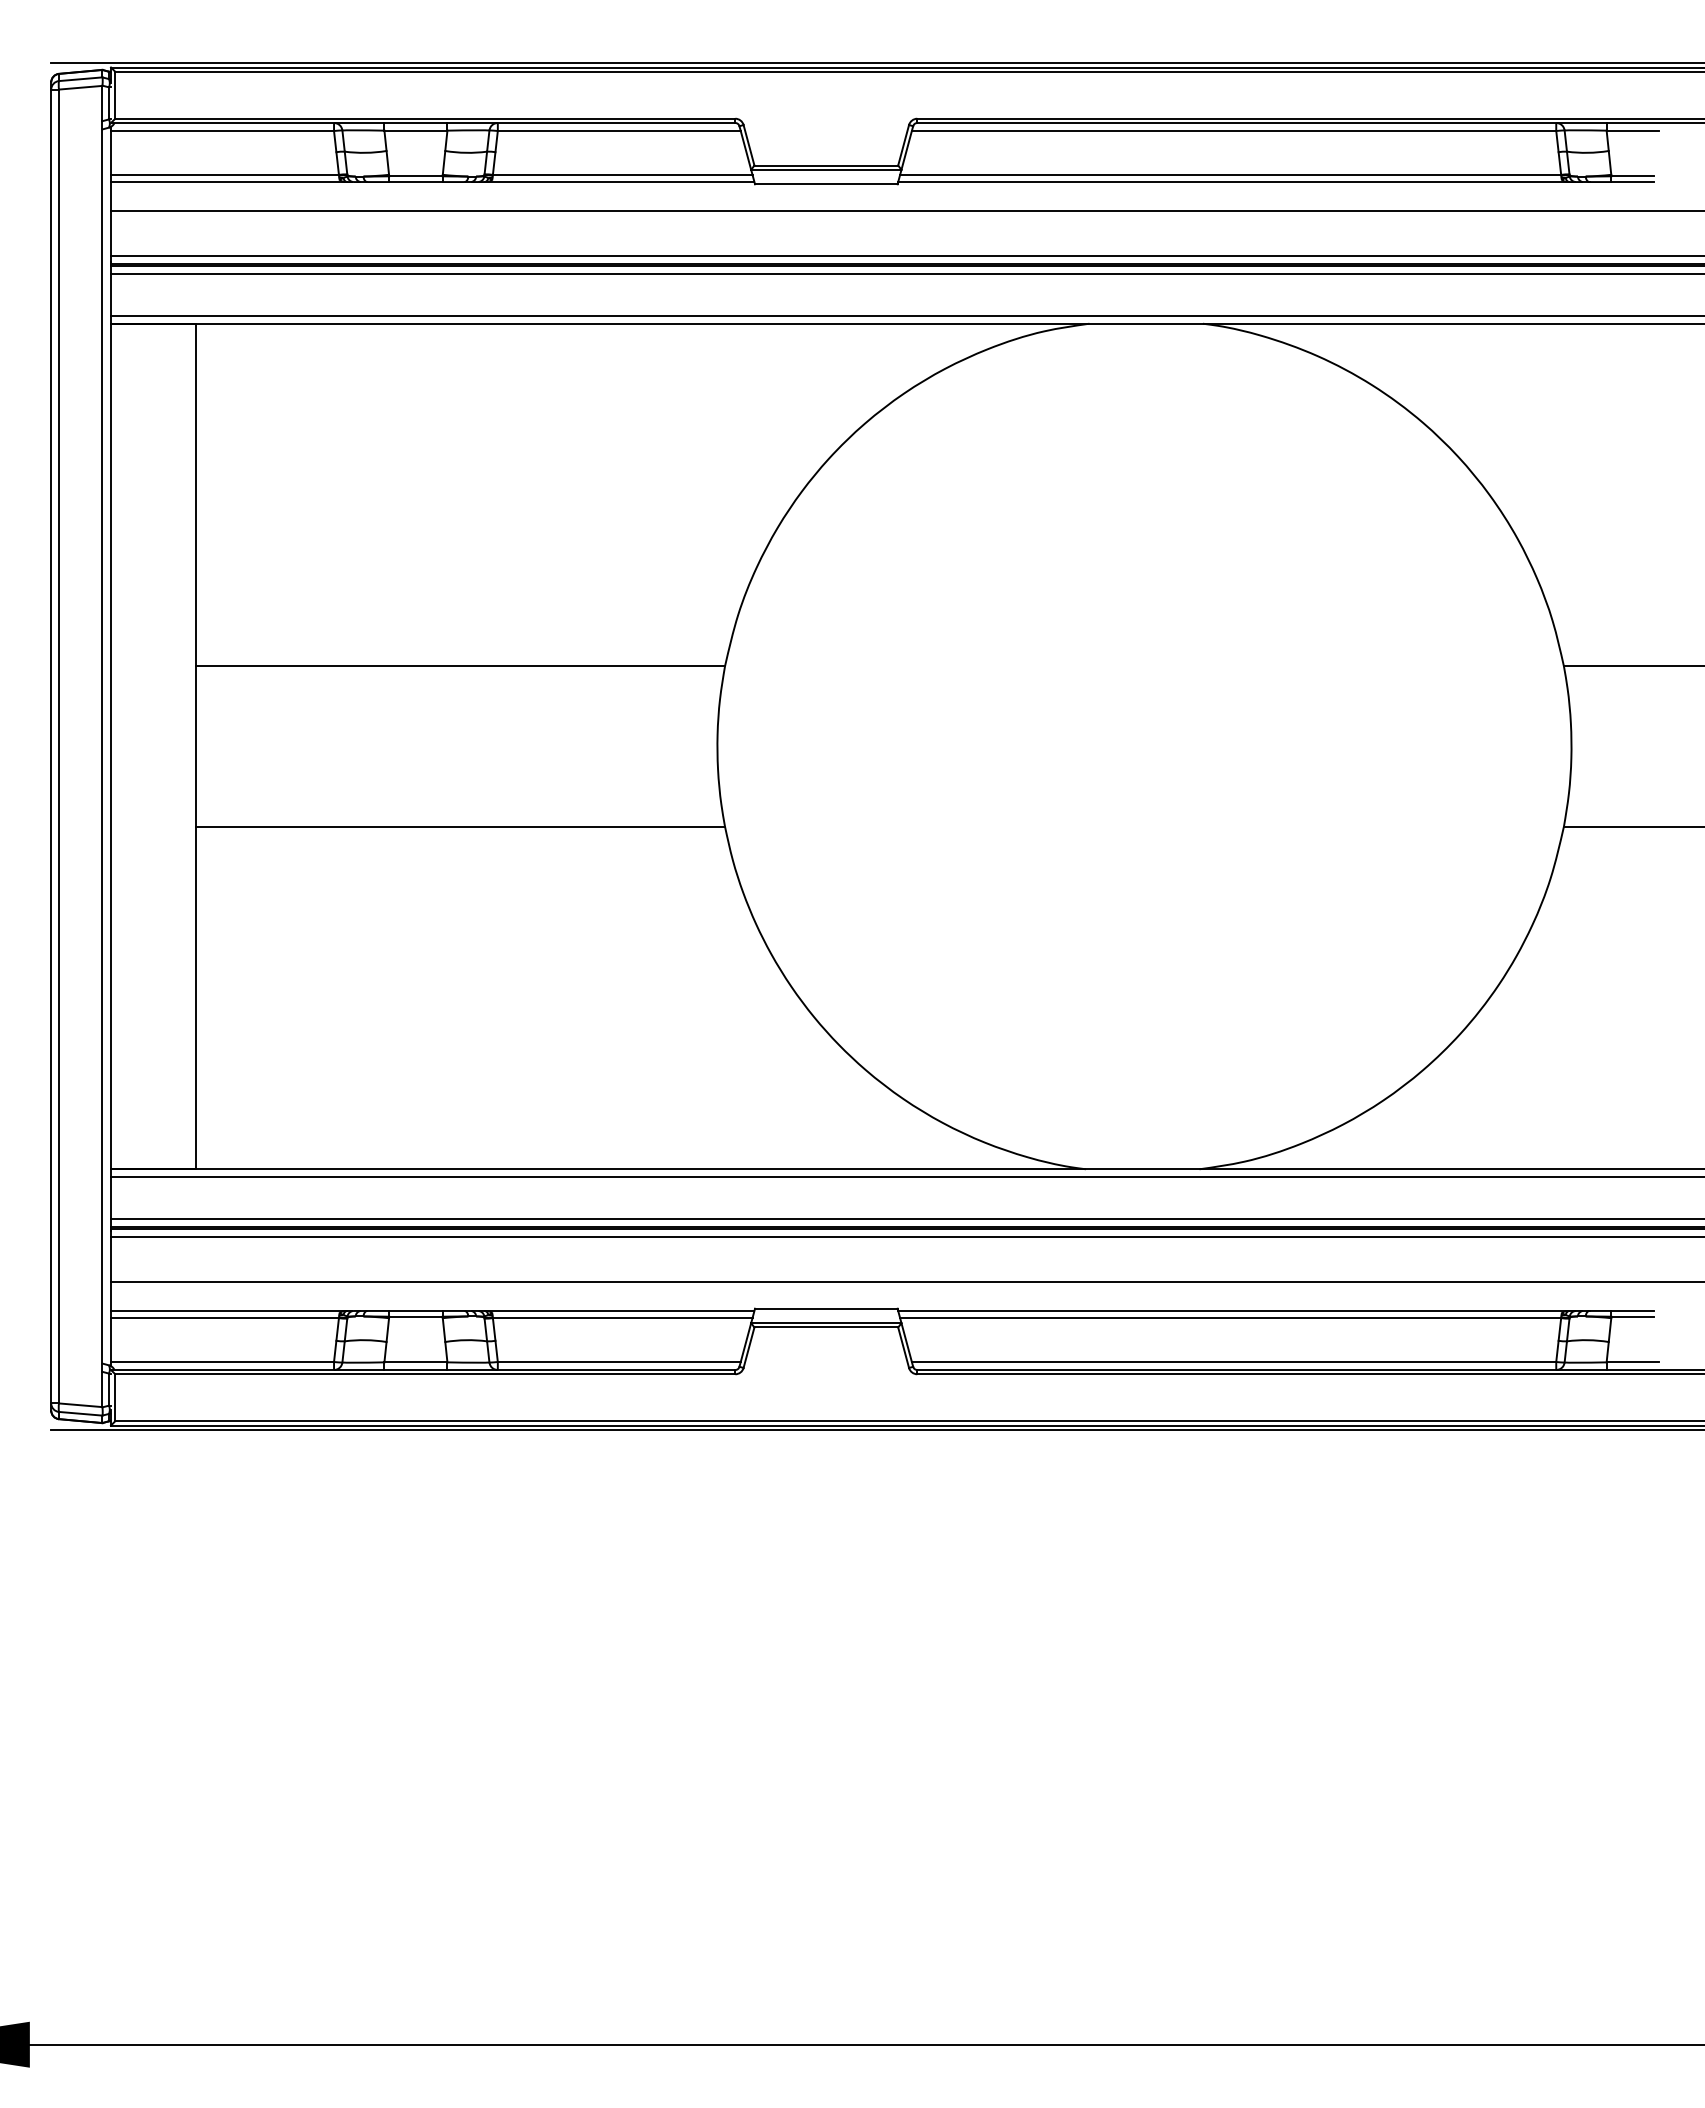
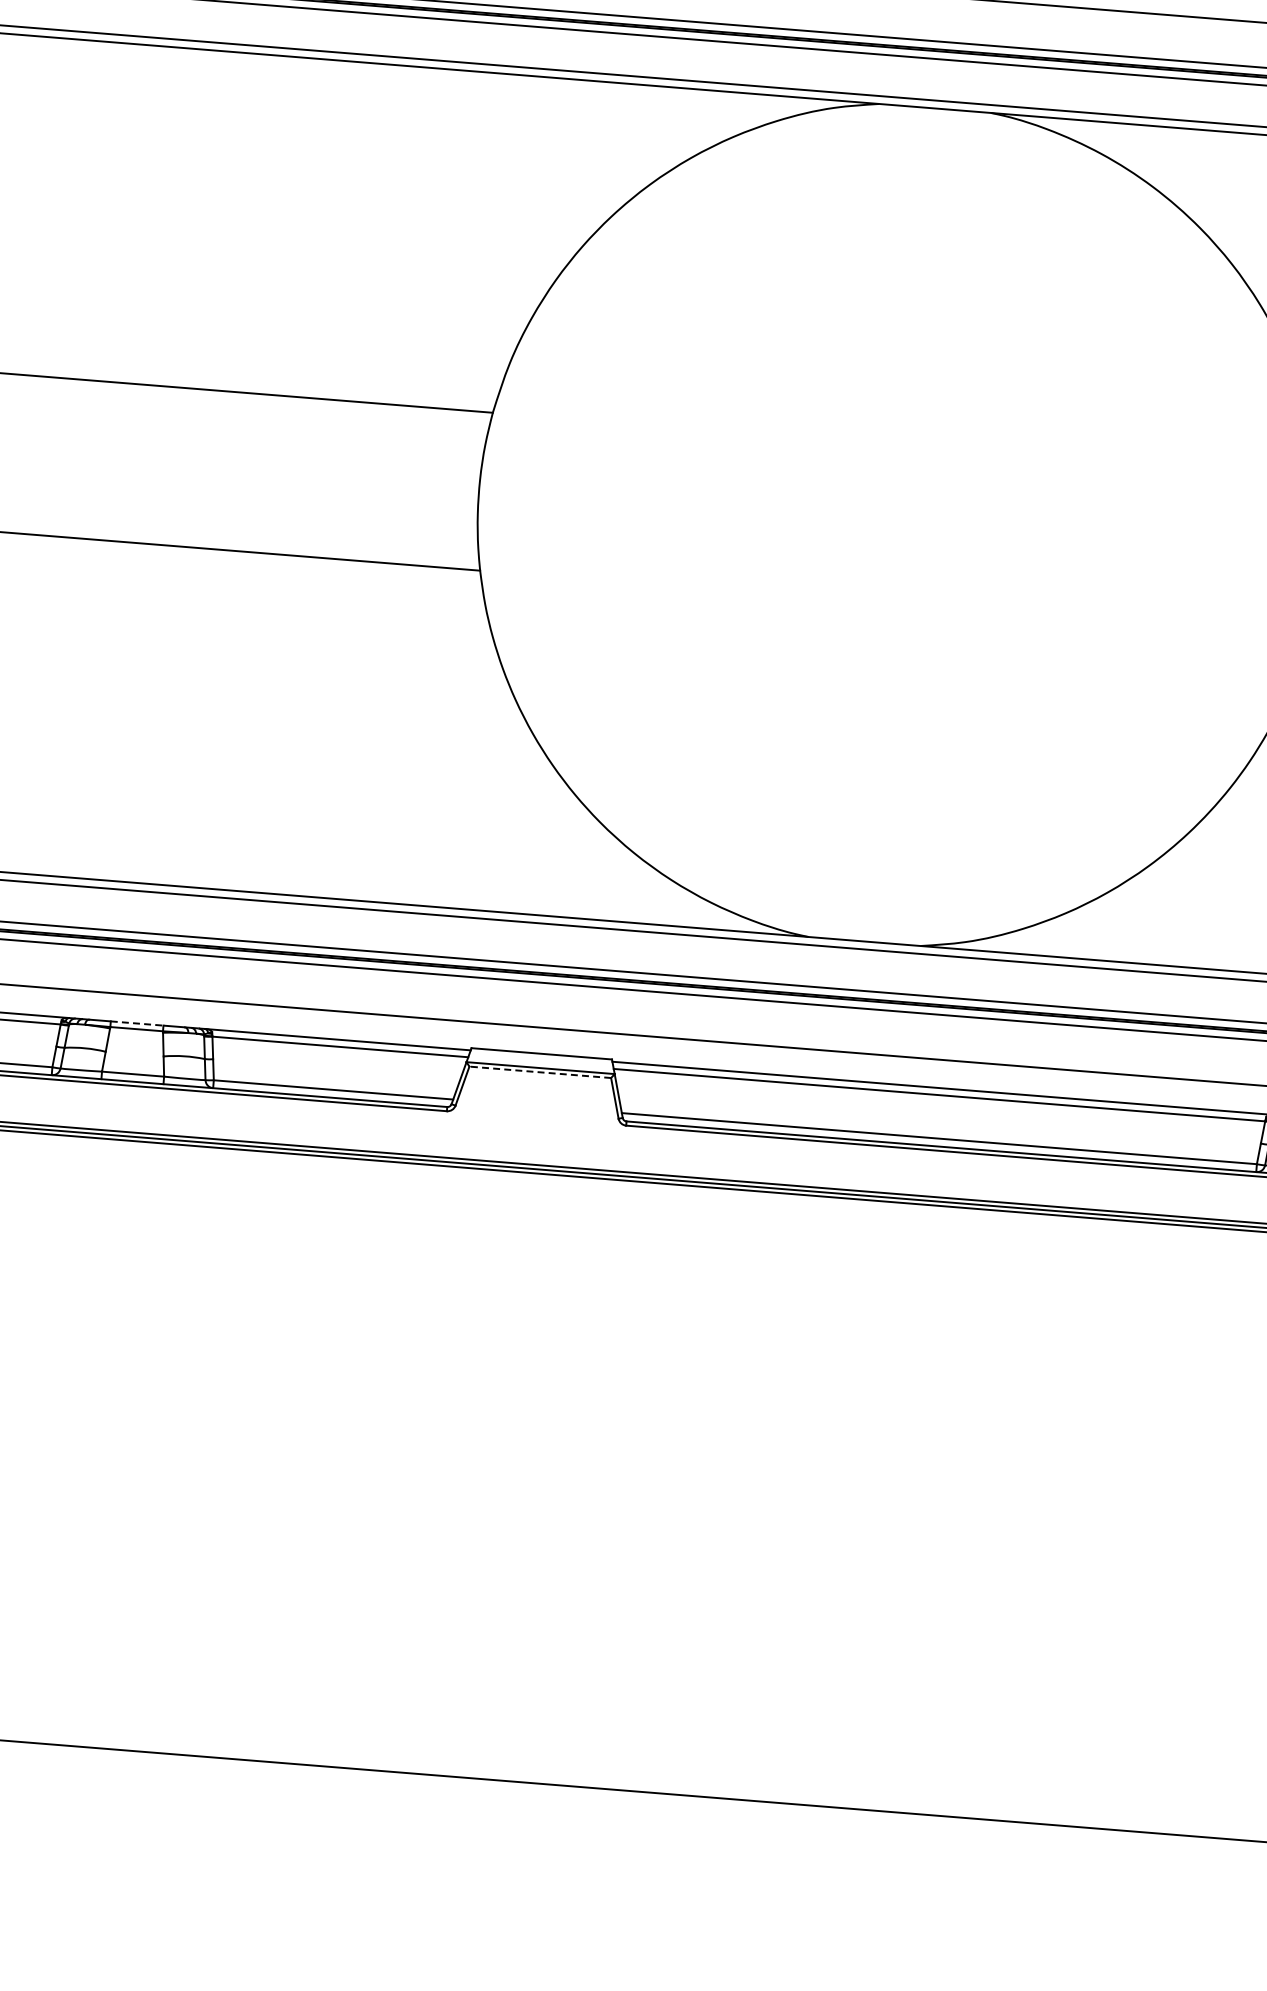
line: (415, 1310) -> (136, 1023), solid -> dashed
line: (826, 1327) -> (540, 1072), solid -> dashed

